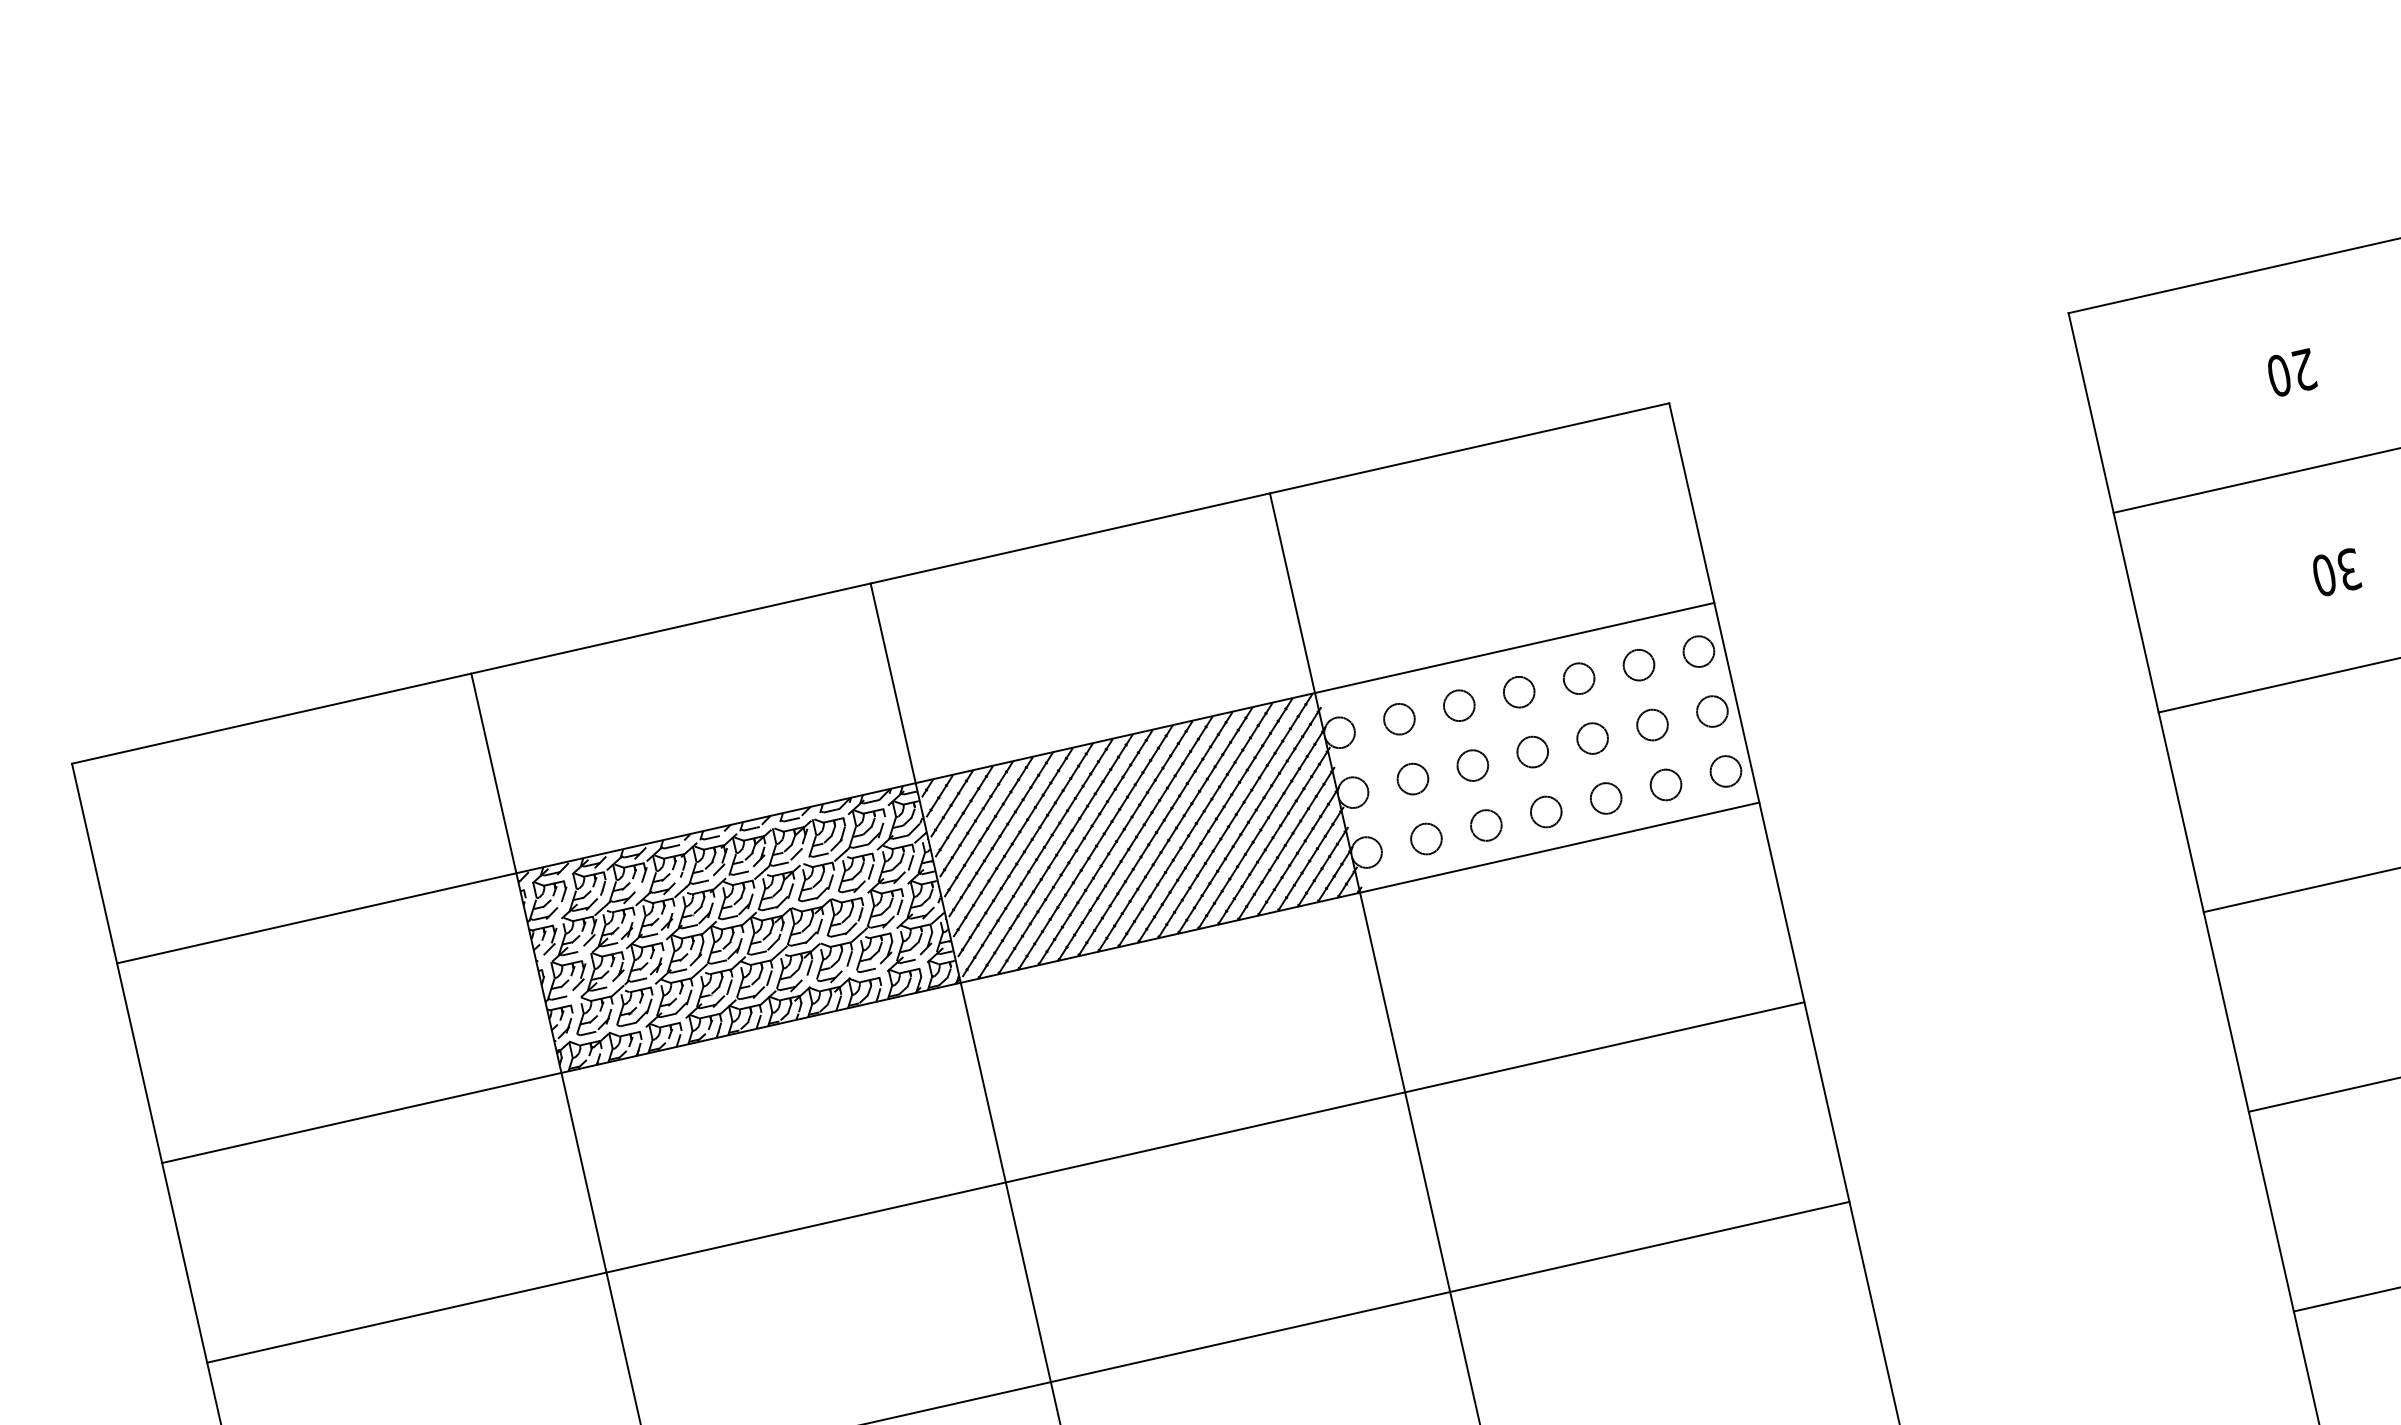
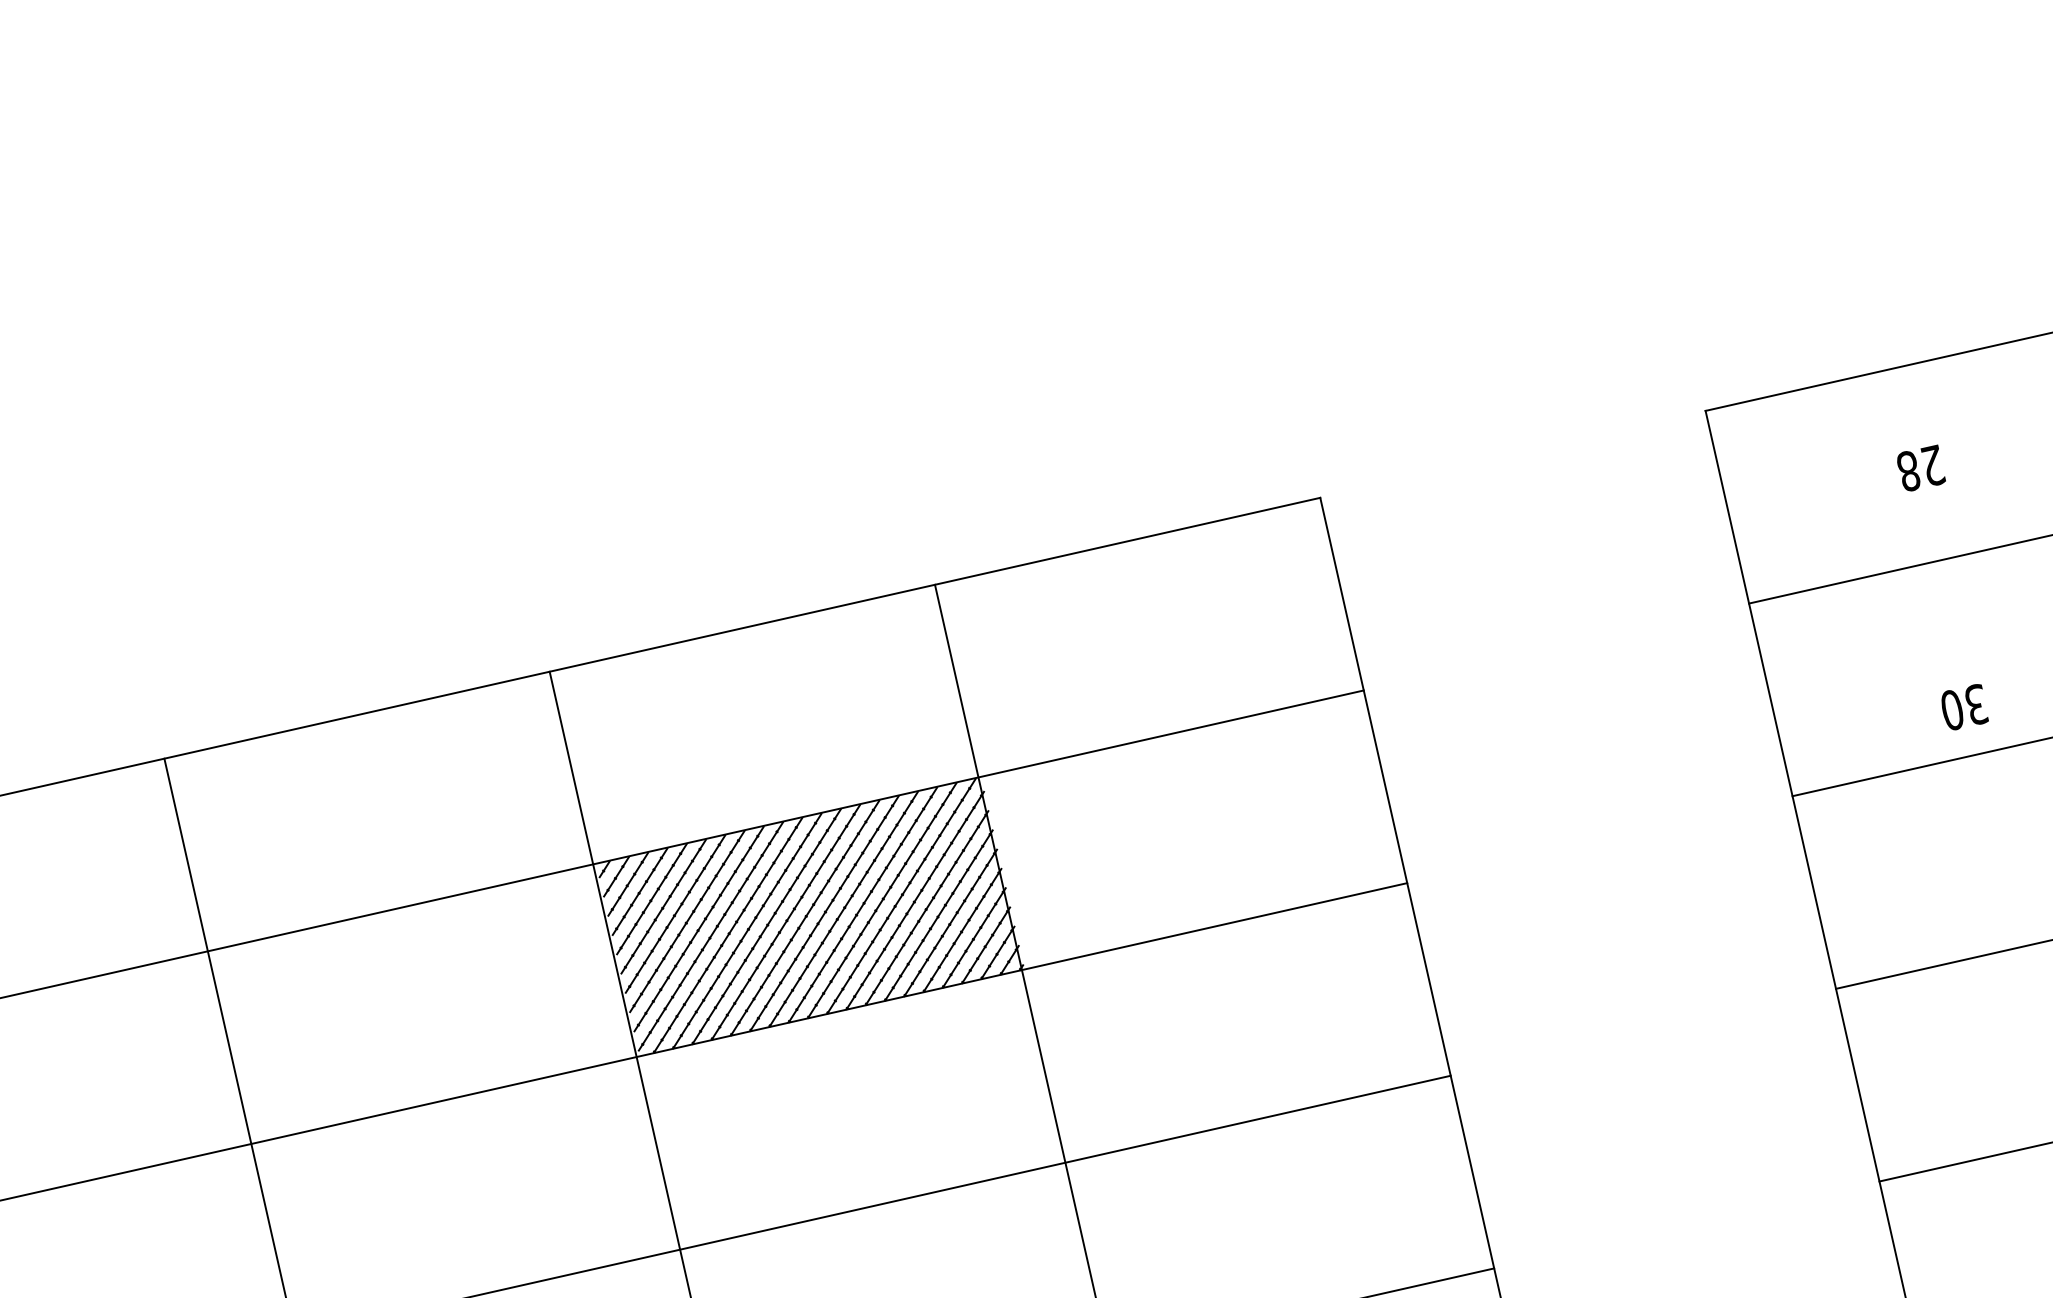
text: (2279, 375) -> (1909, 471), 20 -> 28
text: (2337, 572) -> (1965, 707), moved
hatch: (1532, 751) -> (1188, 833), removed
hatch: (738, 928) -> (422, 1004), removed

